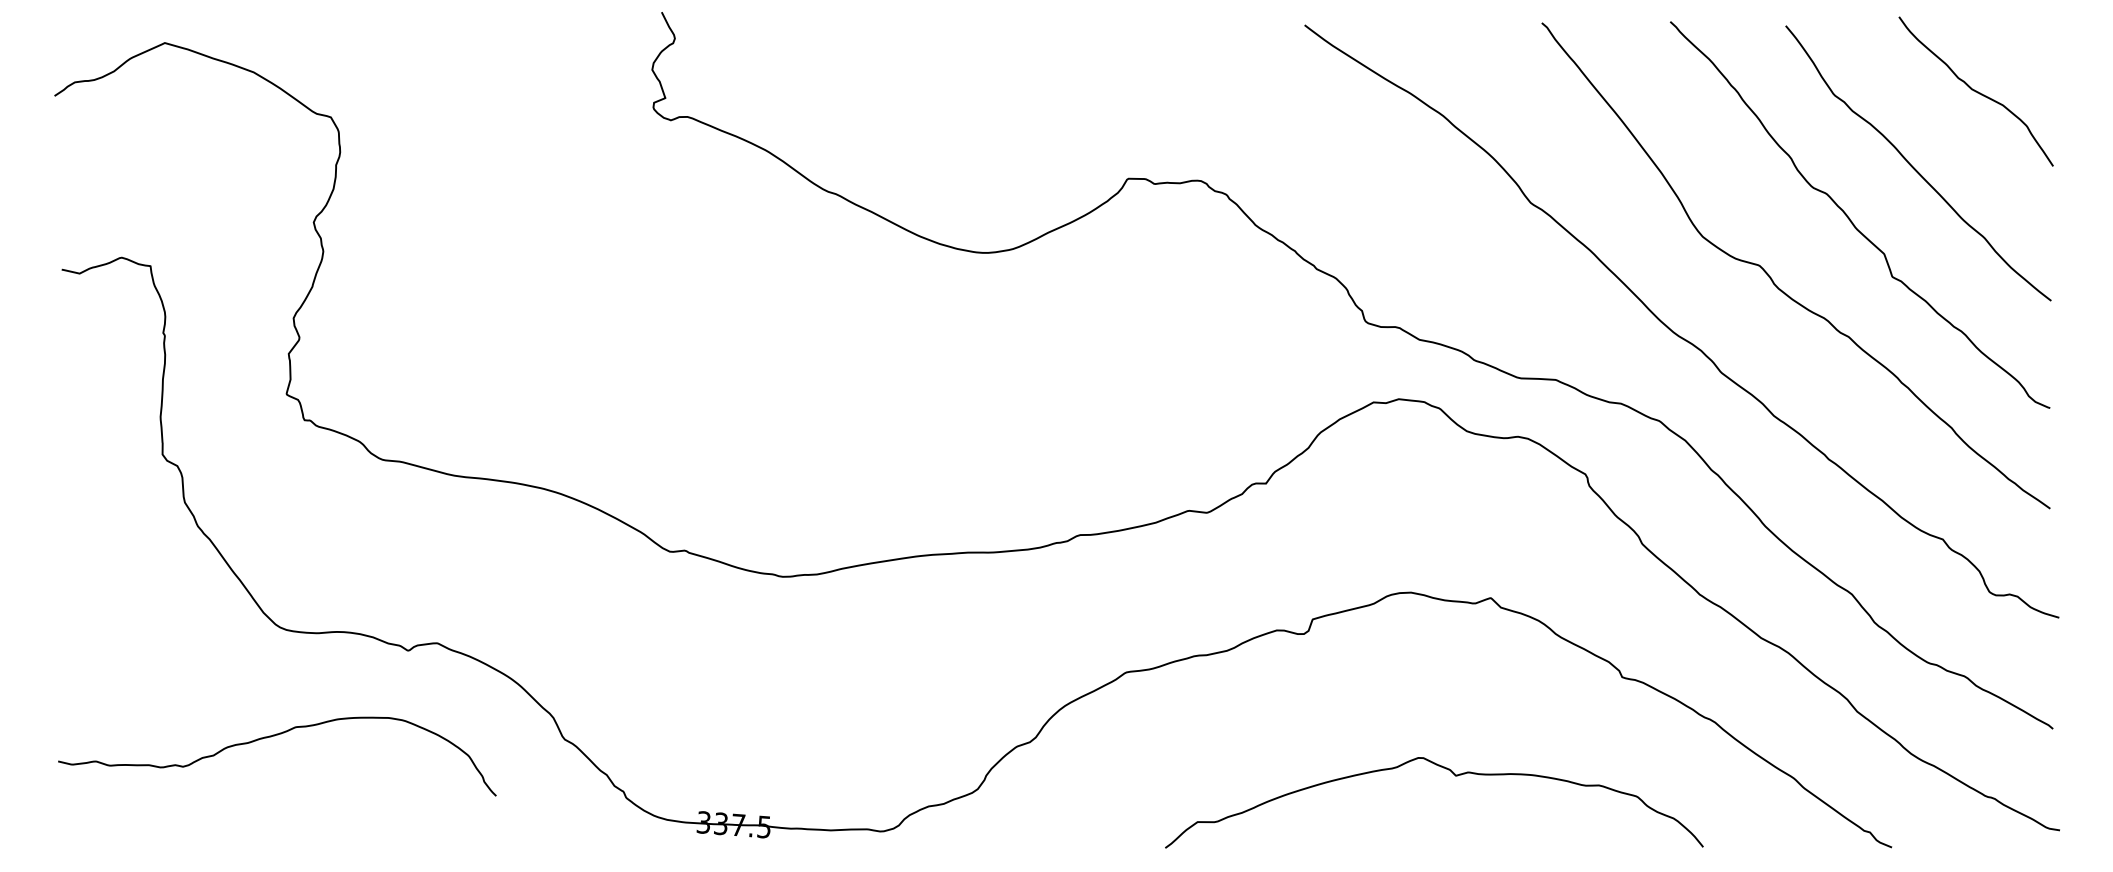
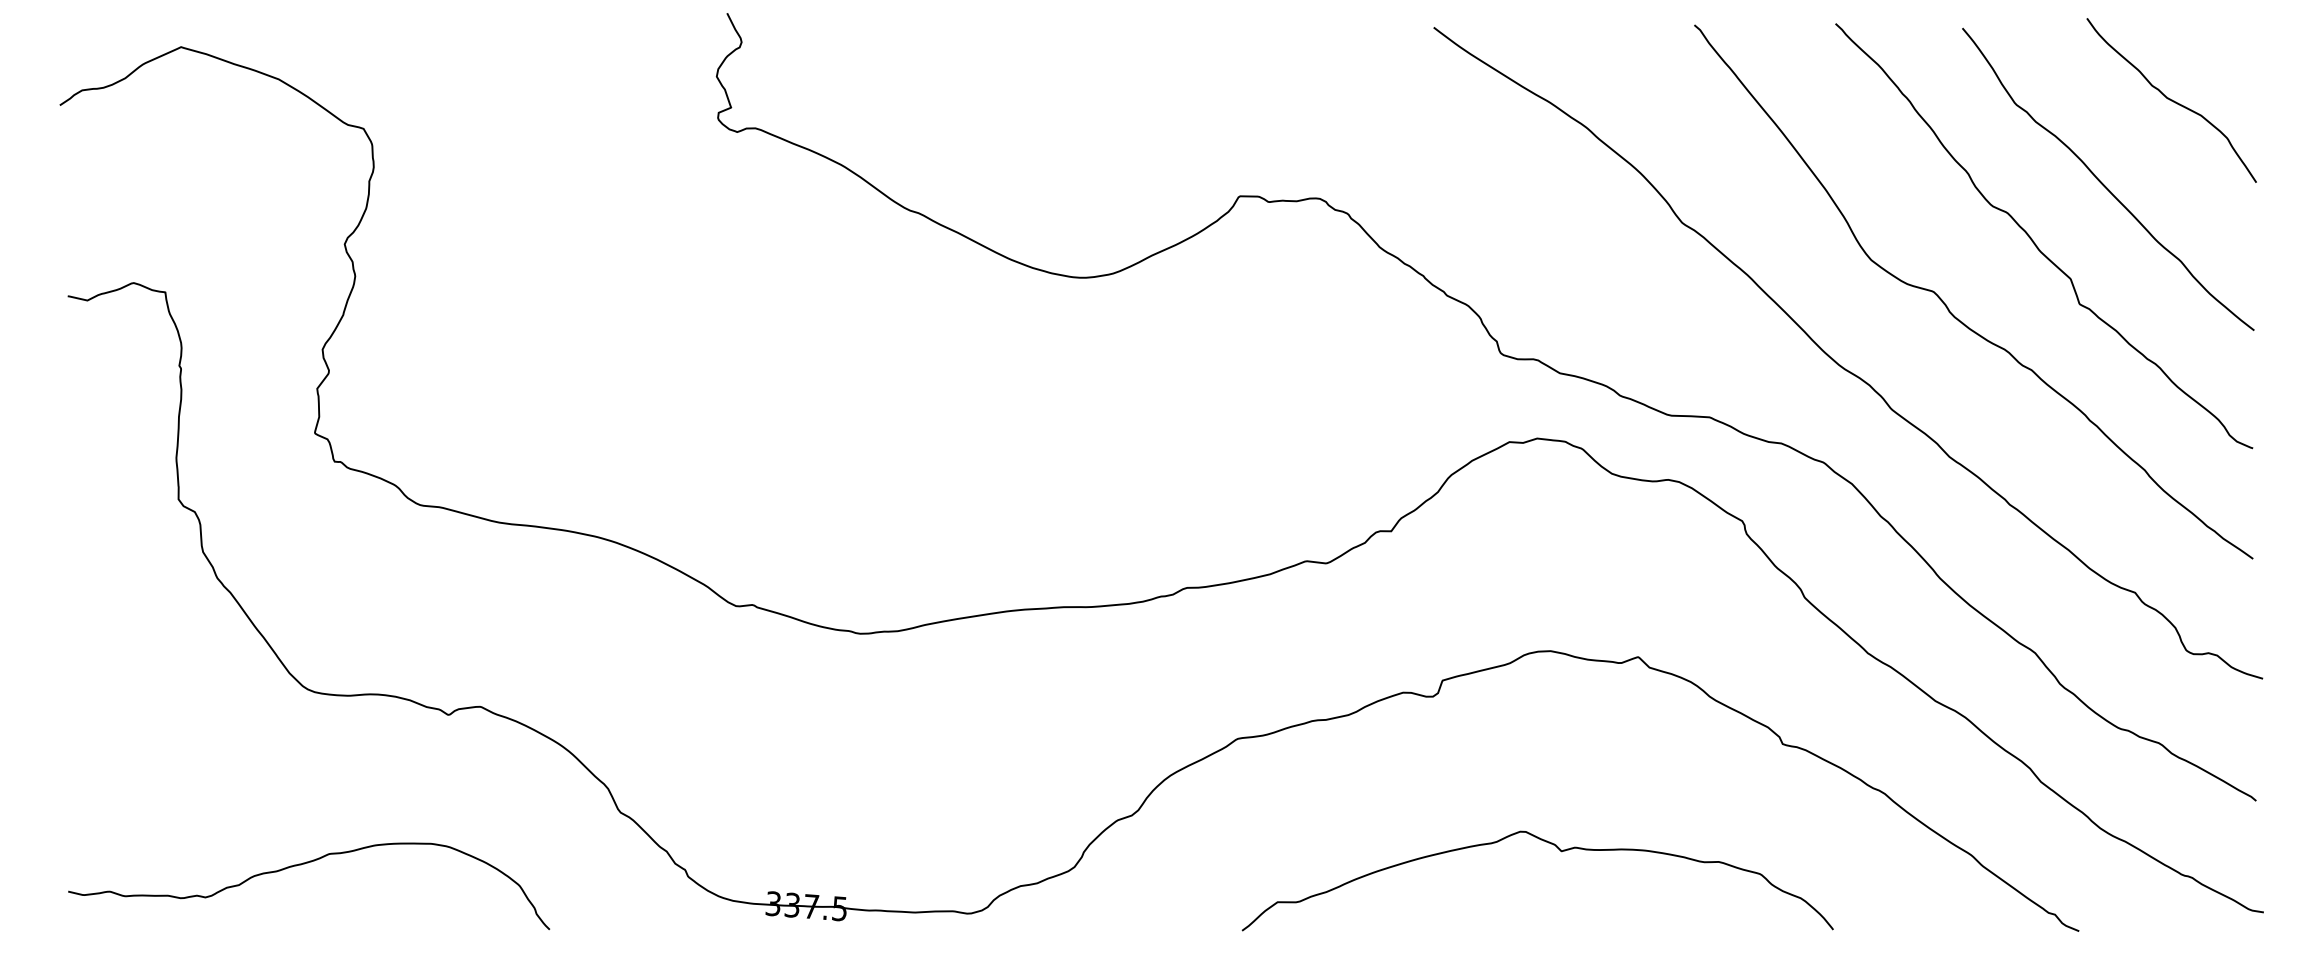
curve: (271, 737) -> (302, 865), moved
curve: (1455, 776) -> (1561, 852), moved

